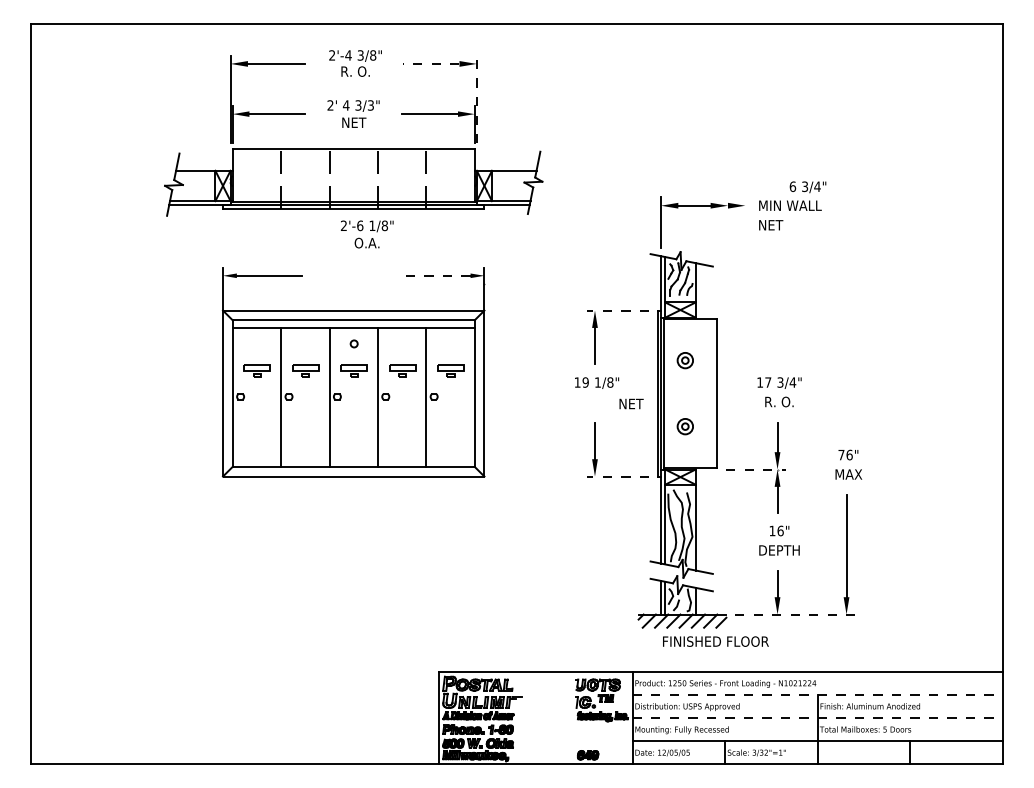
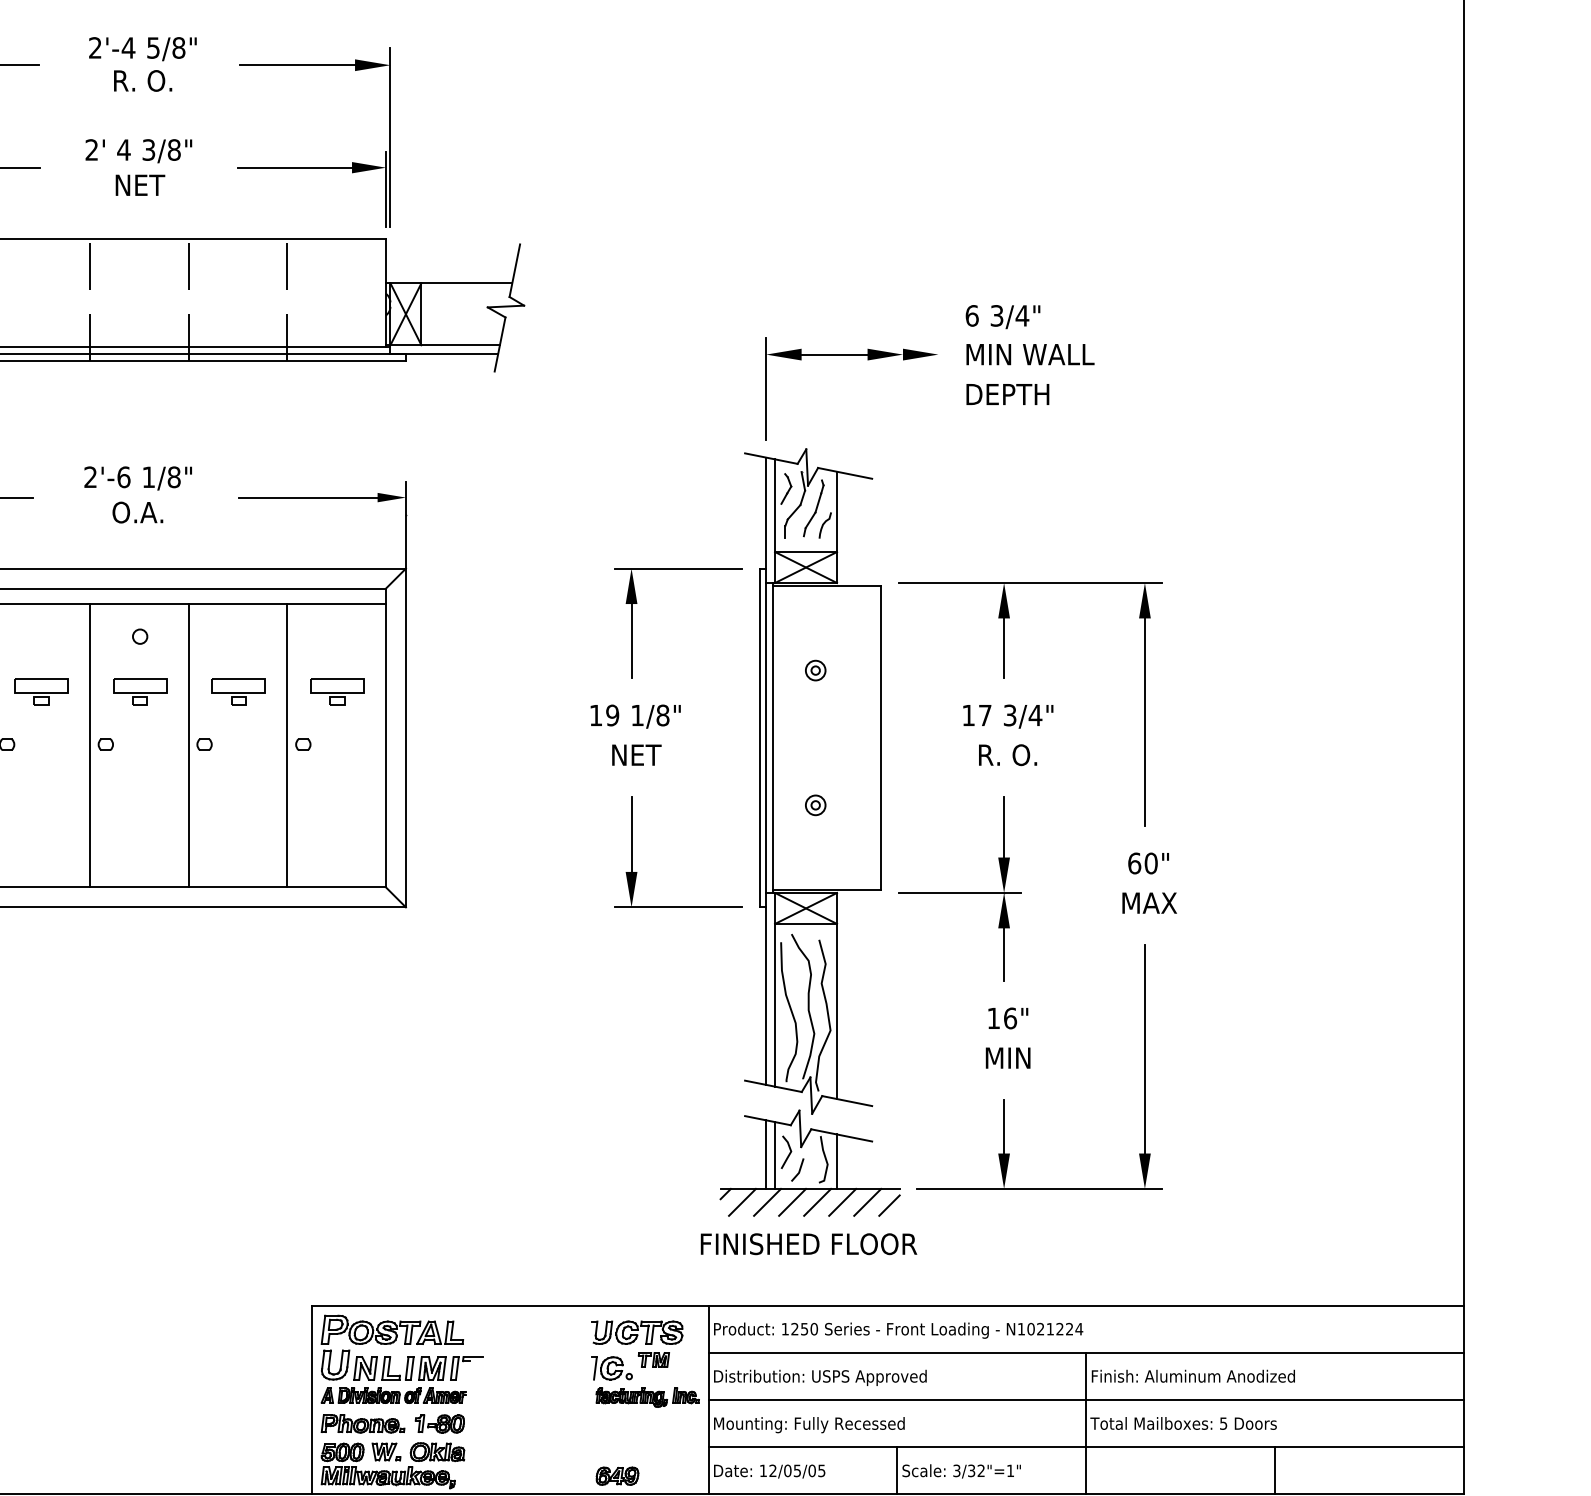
text: (360, 54) -> (153, 45), 3/8" -> 5/8"
line: (430, 63) -> (295, 64), dashed -> solid
line: (476, 99) -> (389, 137), dashed -> solid
text: (370, 105) -> (173, 150), 3/3" -> 3/8"
text: (807, 187) -> (1001, 317), moved
text: (779, 225) -> (1008, 394), NET -> DEPTH
text: (366, 234) -> (136, 494), moved
line: (436, 275) -> (308, 497), dashed -> solid
line: (617, 310) -> (677, 568), dashed -> solid
part: (684, 360) -> (814, 670), size x0.62
part: (778, 364) -> (1006, 678), added
text: (631, 403) -> (636, 754), moved
part: (684, 426) -> (814, 805), size x0.62
text: (845, 454) -> (1142, 862), 76" -> 60"
line: (755, 469) -> (959, 892), dashed -> solid
line: (617, 476) -> (677, 907), dashed -> solid
text: (779, 550) -> (1008, 1058), DEPTH -> MIN
line: (794, 614) -> (1038, 1188), dashed -> solid
text: (715, 641) -> (808, 1243), moved
line: (818, 694) -> (1087, 1352), dashed -> solid
line: (818, 717) -> (1087, 1399), dashed -> solid

